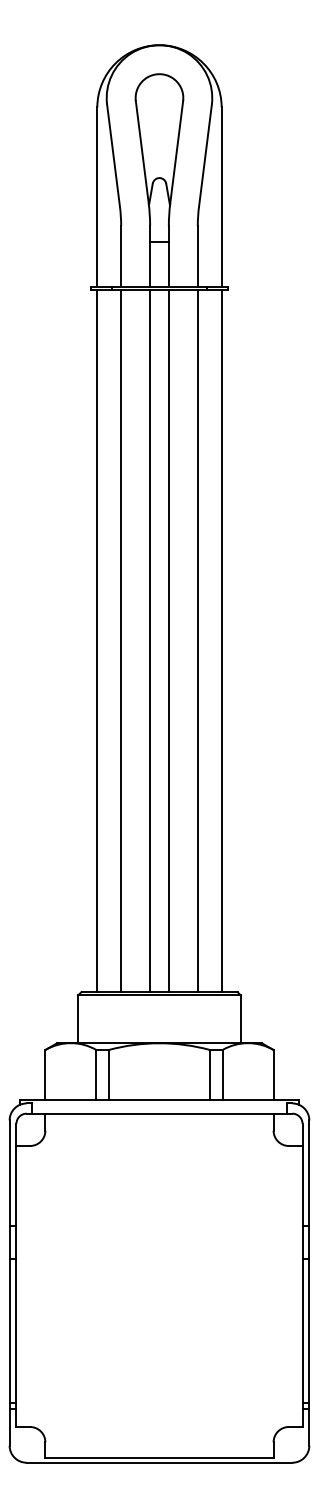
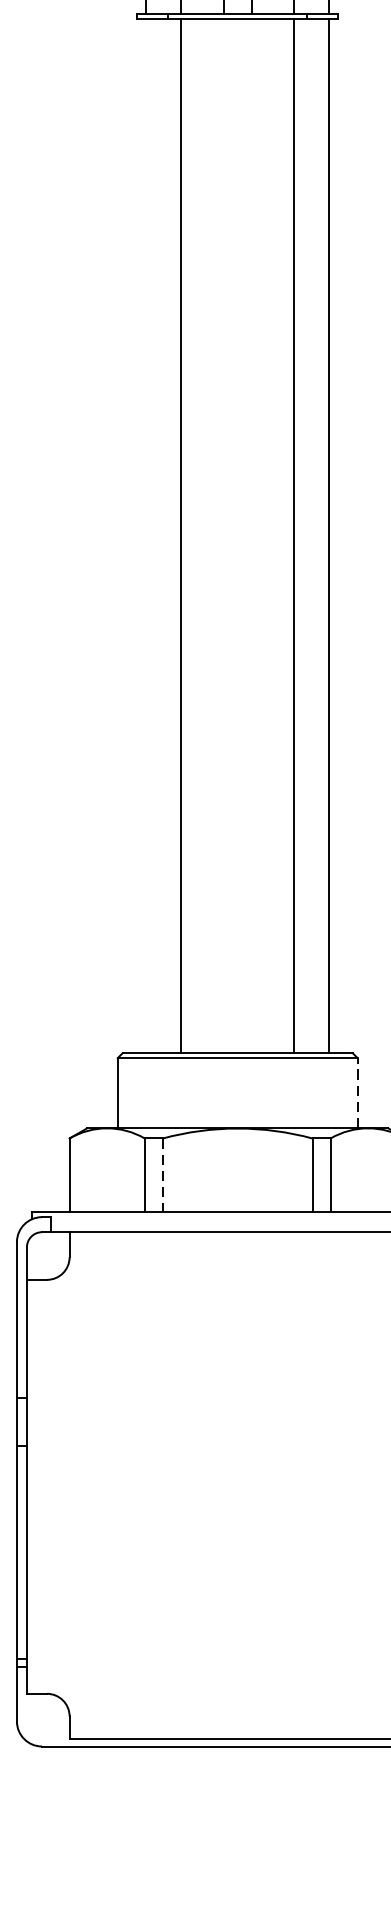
line: (97, 641) -> (146, 536), removed
line: (150, 641) -> (224, 536), removed
line: (168, 641) -> (250, 536), removed
line: (240, 1019) -> (357, 1093), solid -> dashed
line: (108, 1075) -> (162, 1175), solid -> dashed

